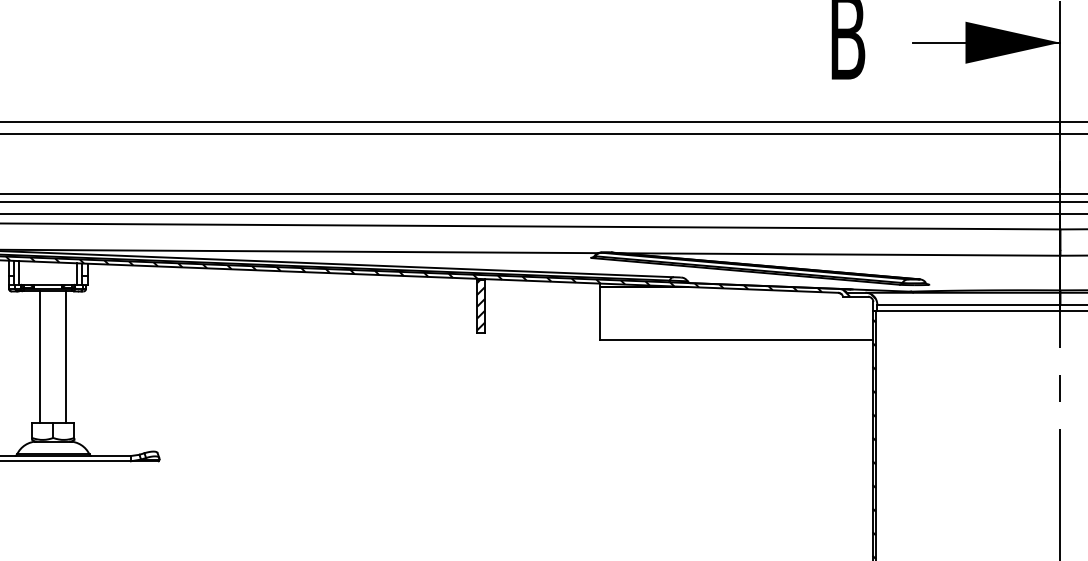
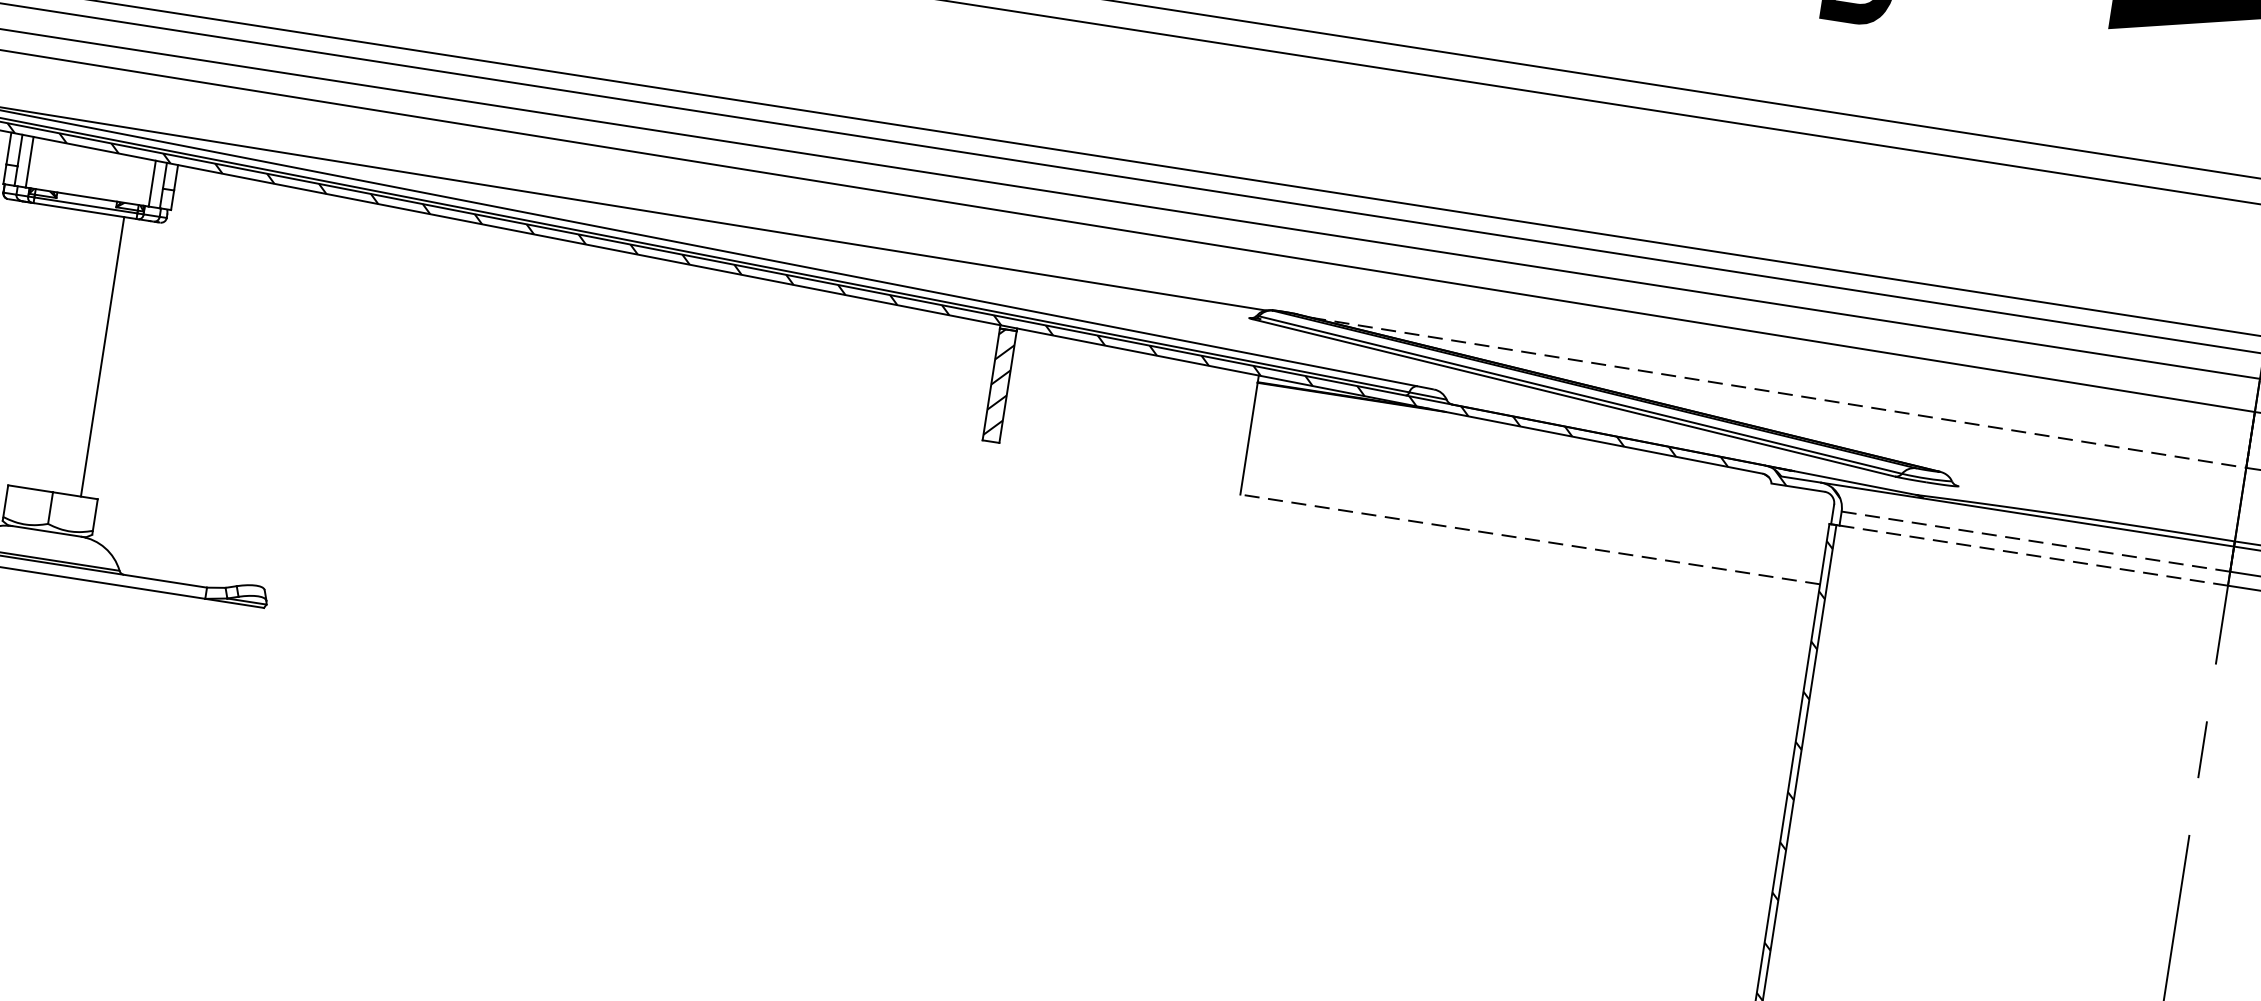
line: (840, 254) -> (1779, 393), solid -> dashed
line: (969, 304) -> (2037, 541), solid -> dashed
line: (968, 311) -> (2033, 556), solid -> dashed
line: (736, 339) -> (1531, 539), solid -> dashed
line: (40, 357) -> (47, 348), removed

